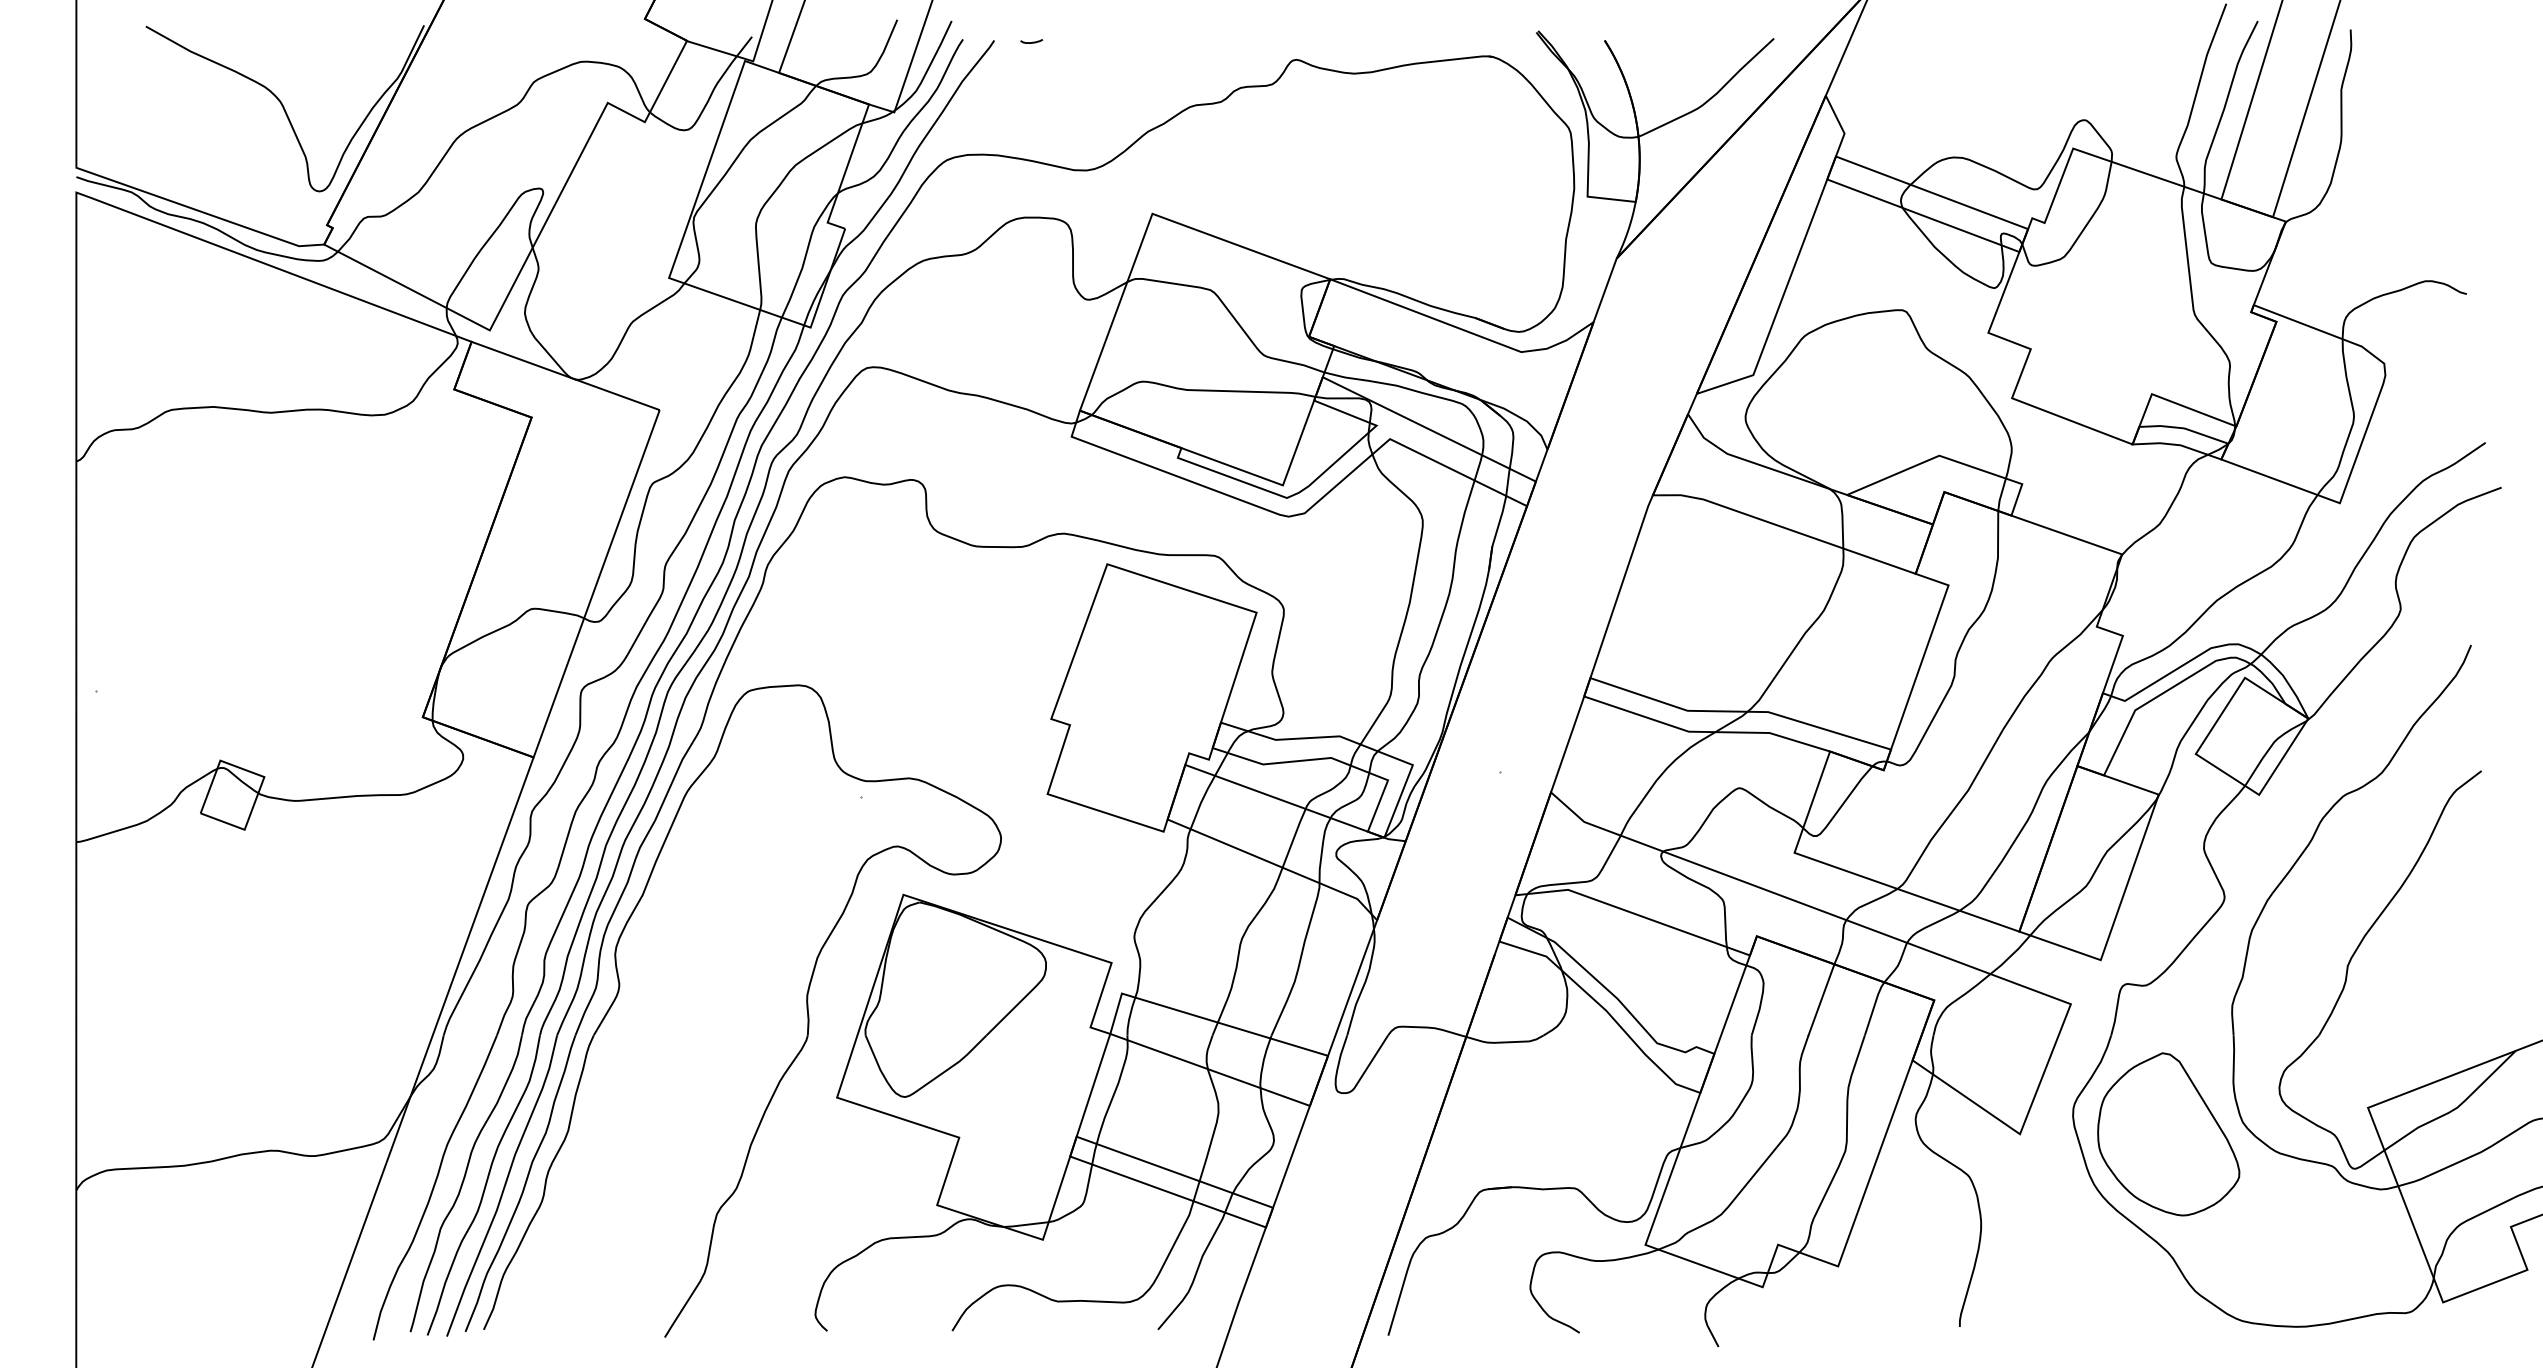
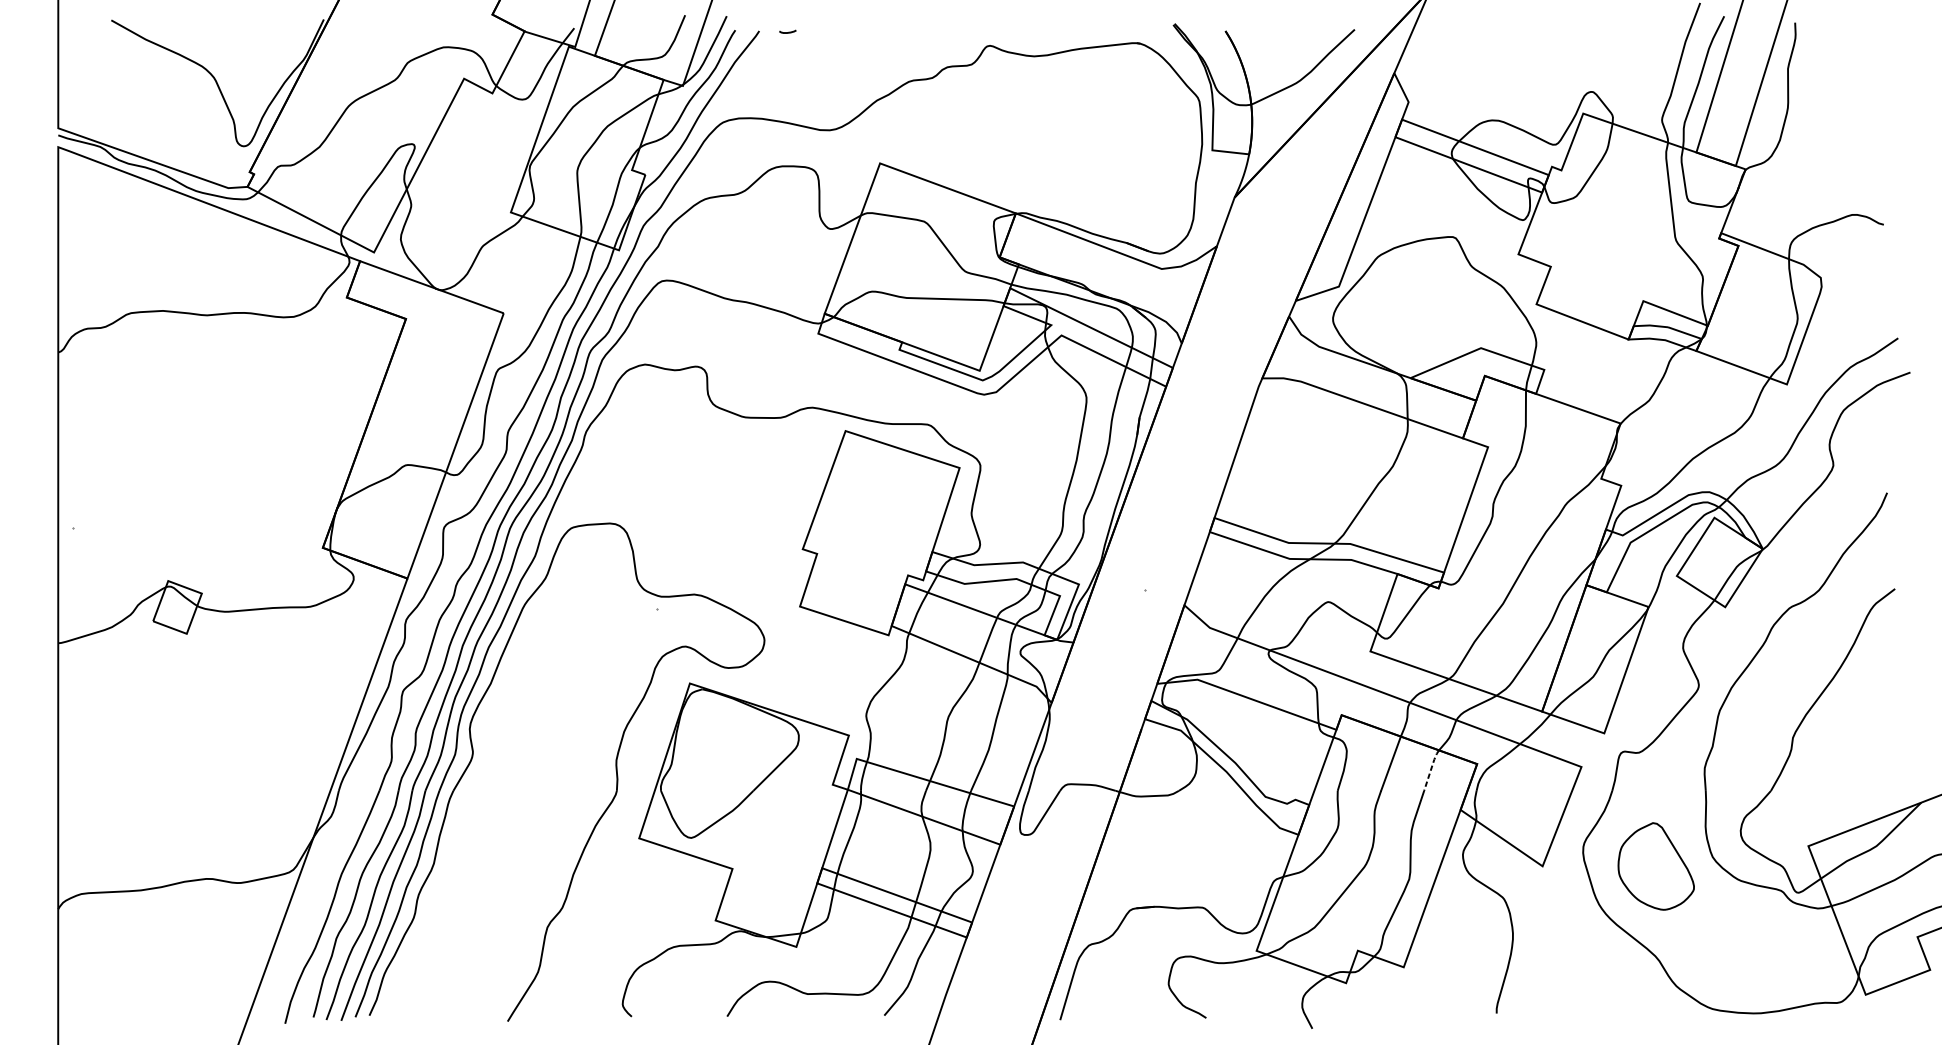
line: (1873, 1007) -> (1430, 769), solid -> dashed
part: (2168, 1134) -> (1656, 866), size x0.7

